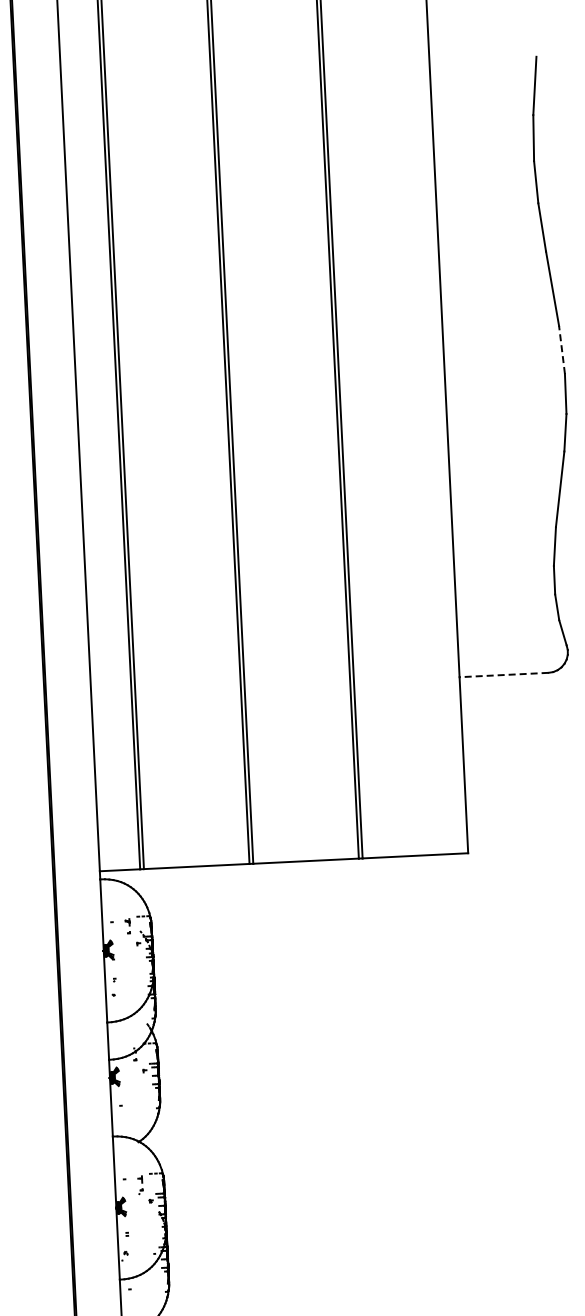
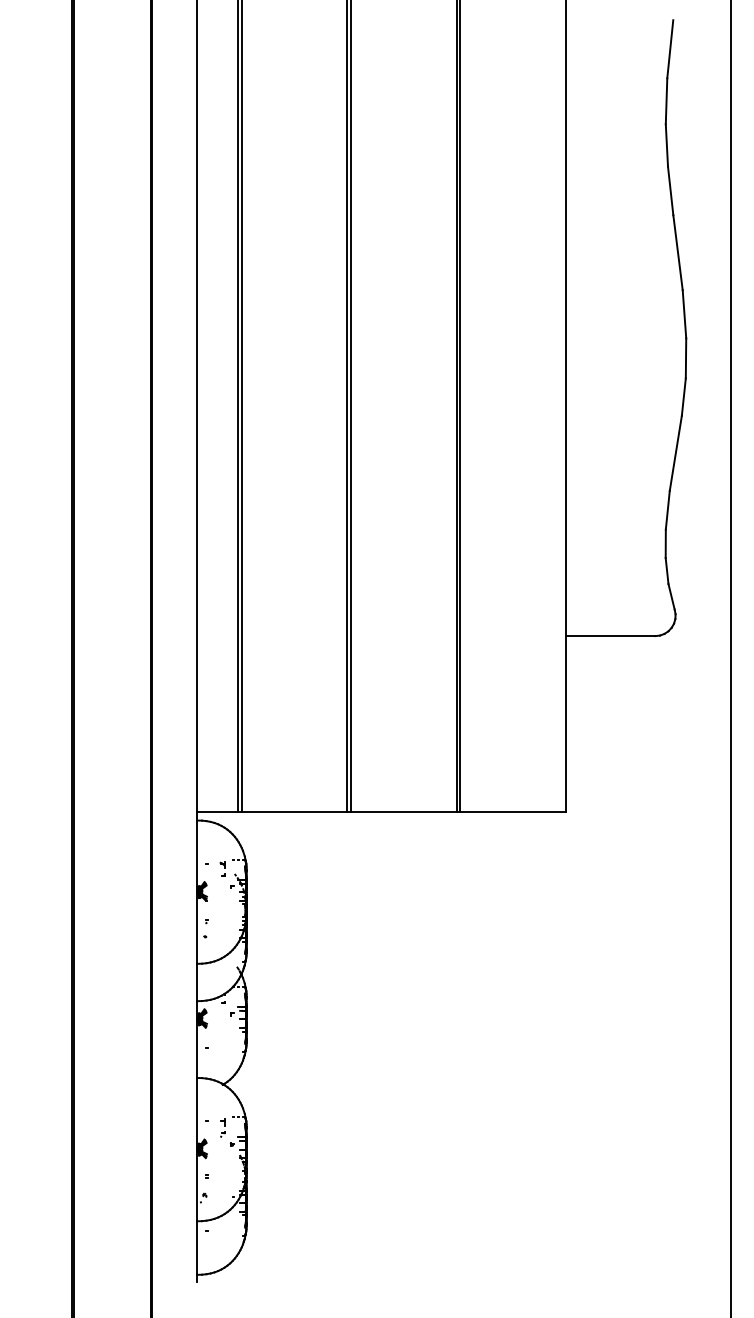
line: (561, 349) -> (684, 313), dashed -> solid
line: (503, 675) -> (610, 636), dashed -> solid

